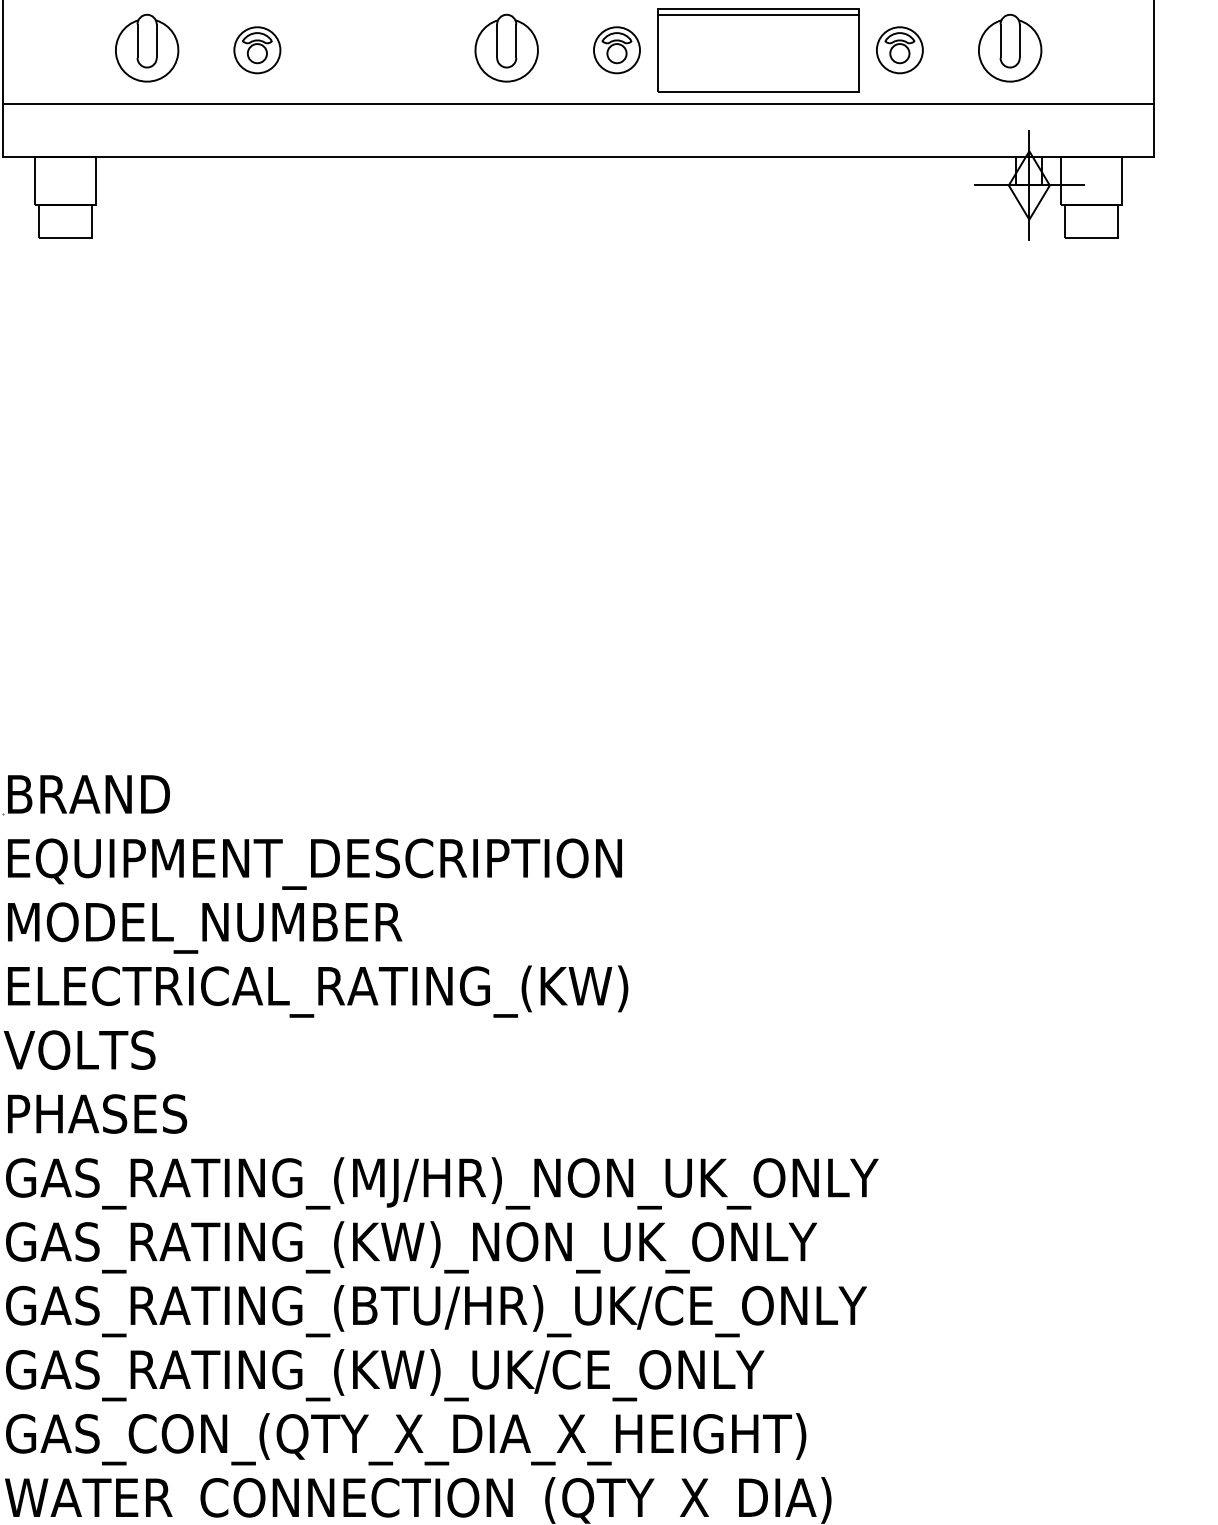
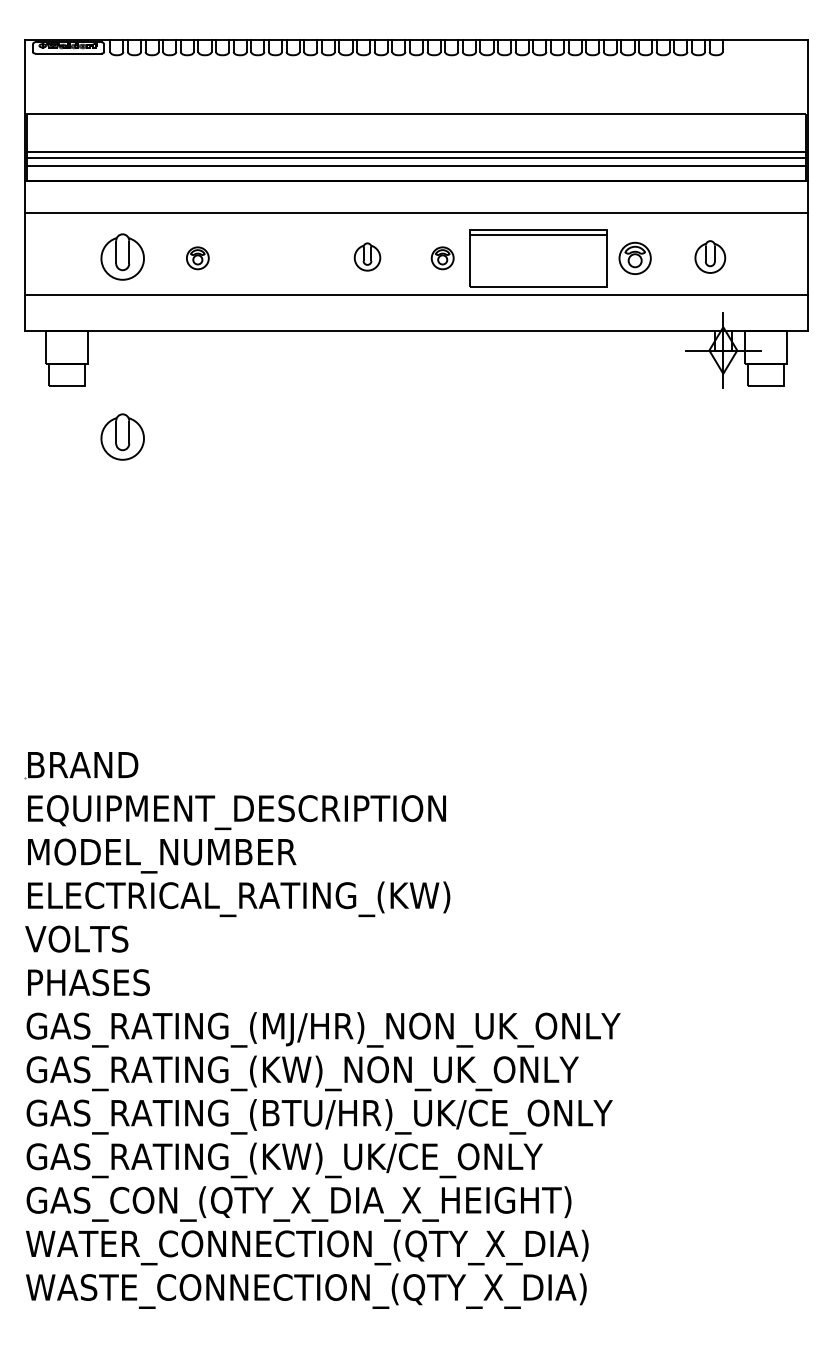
part: (506, 47) -> (367, 256), size x0.6
part: (1010, 47) -> (710, 256), size x0.7
part: (256, 48) -> (197, 257), size x0.7
part: (616, 48) -> (442, 257), size x0.7
part: (146, 311) -> (122, 436), added

